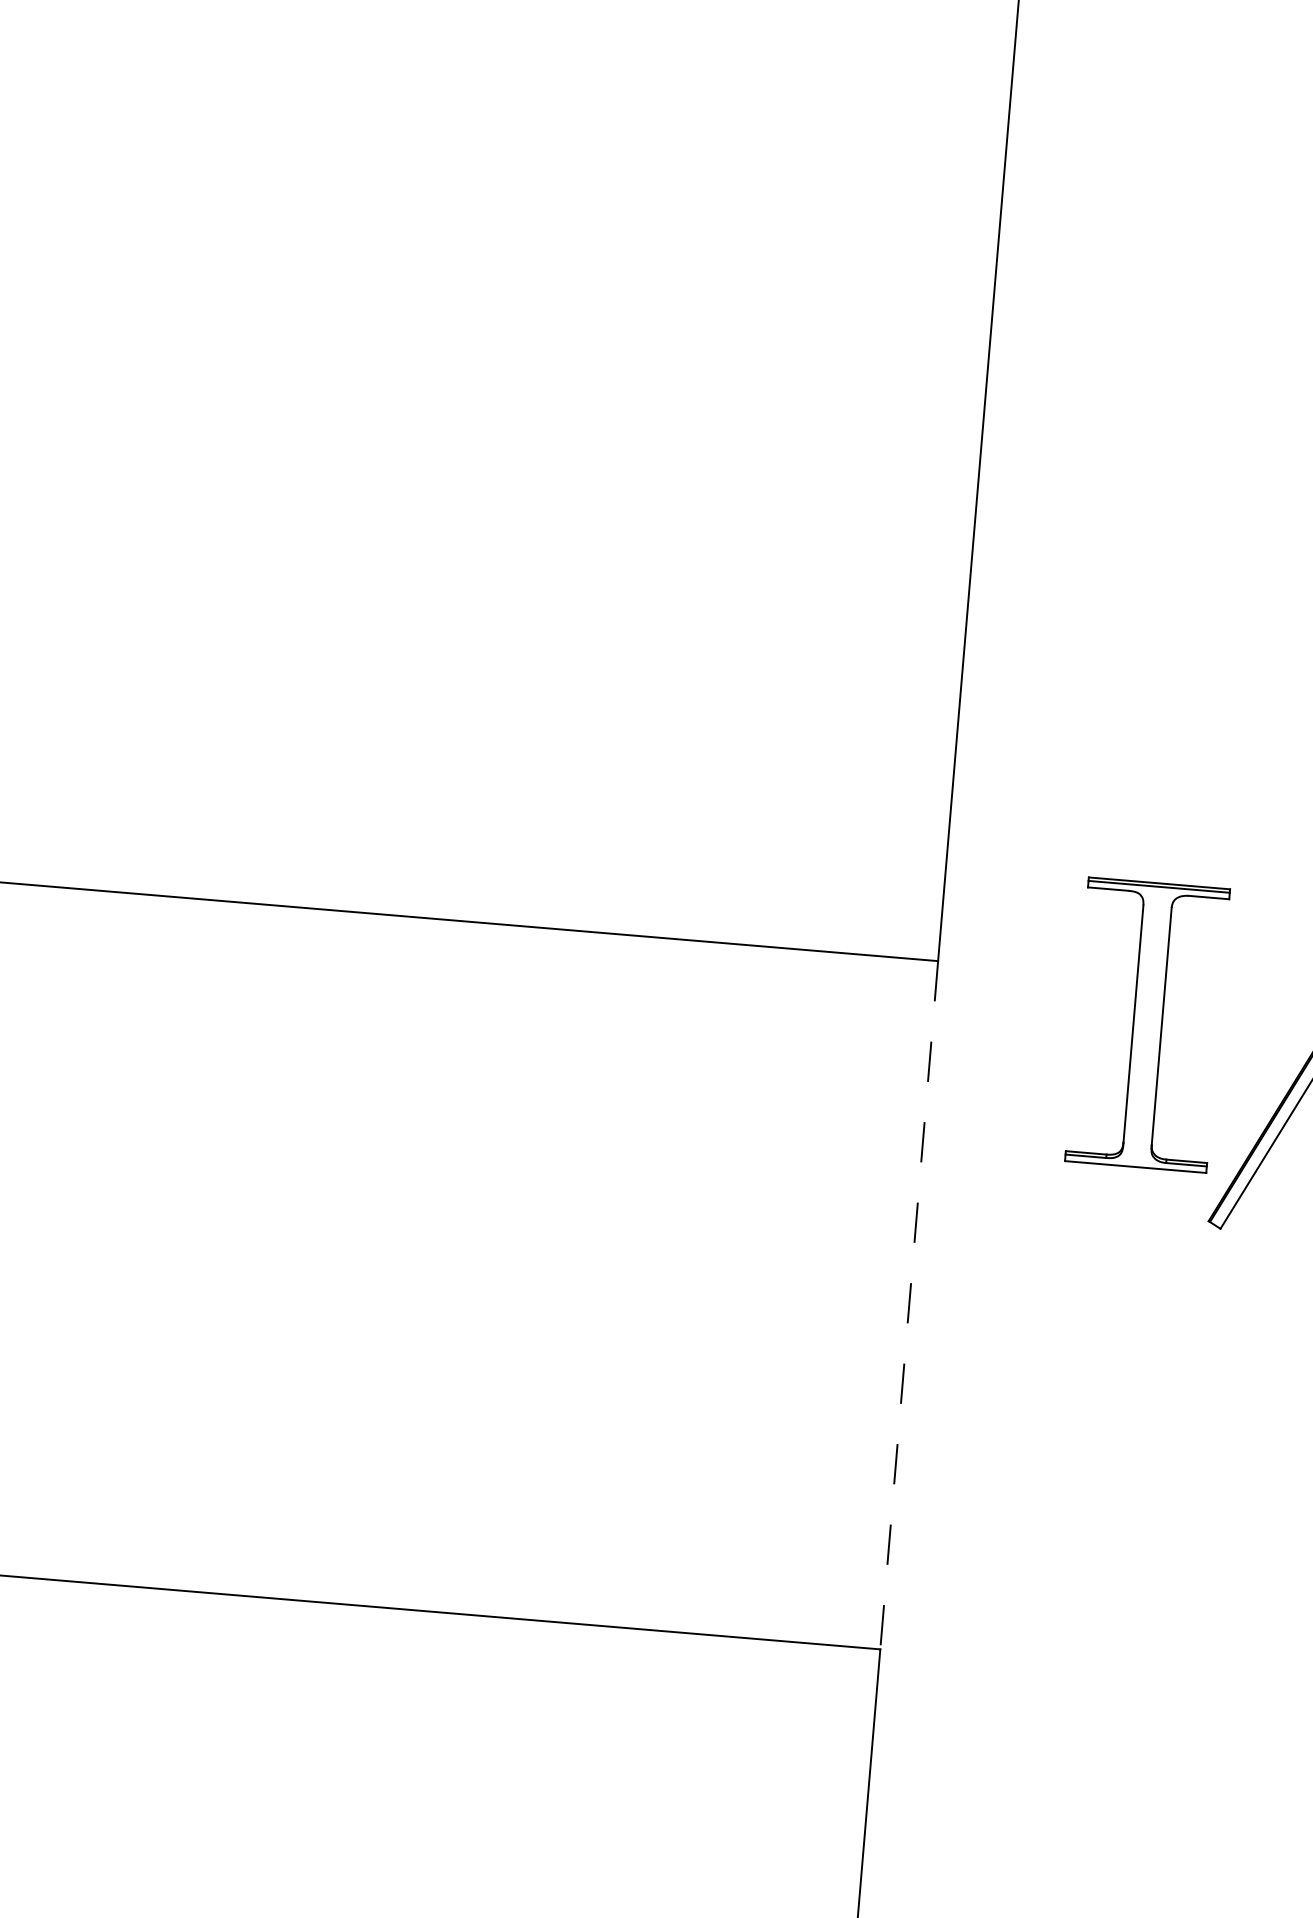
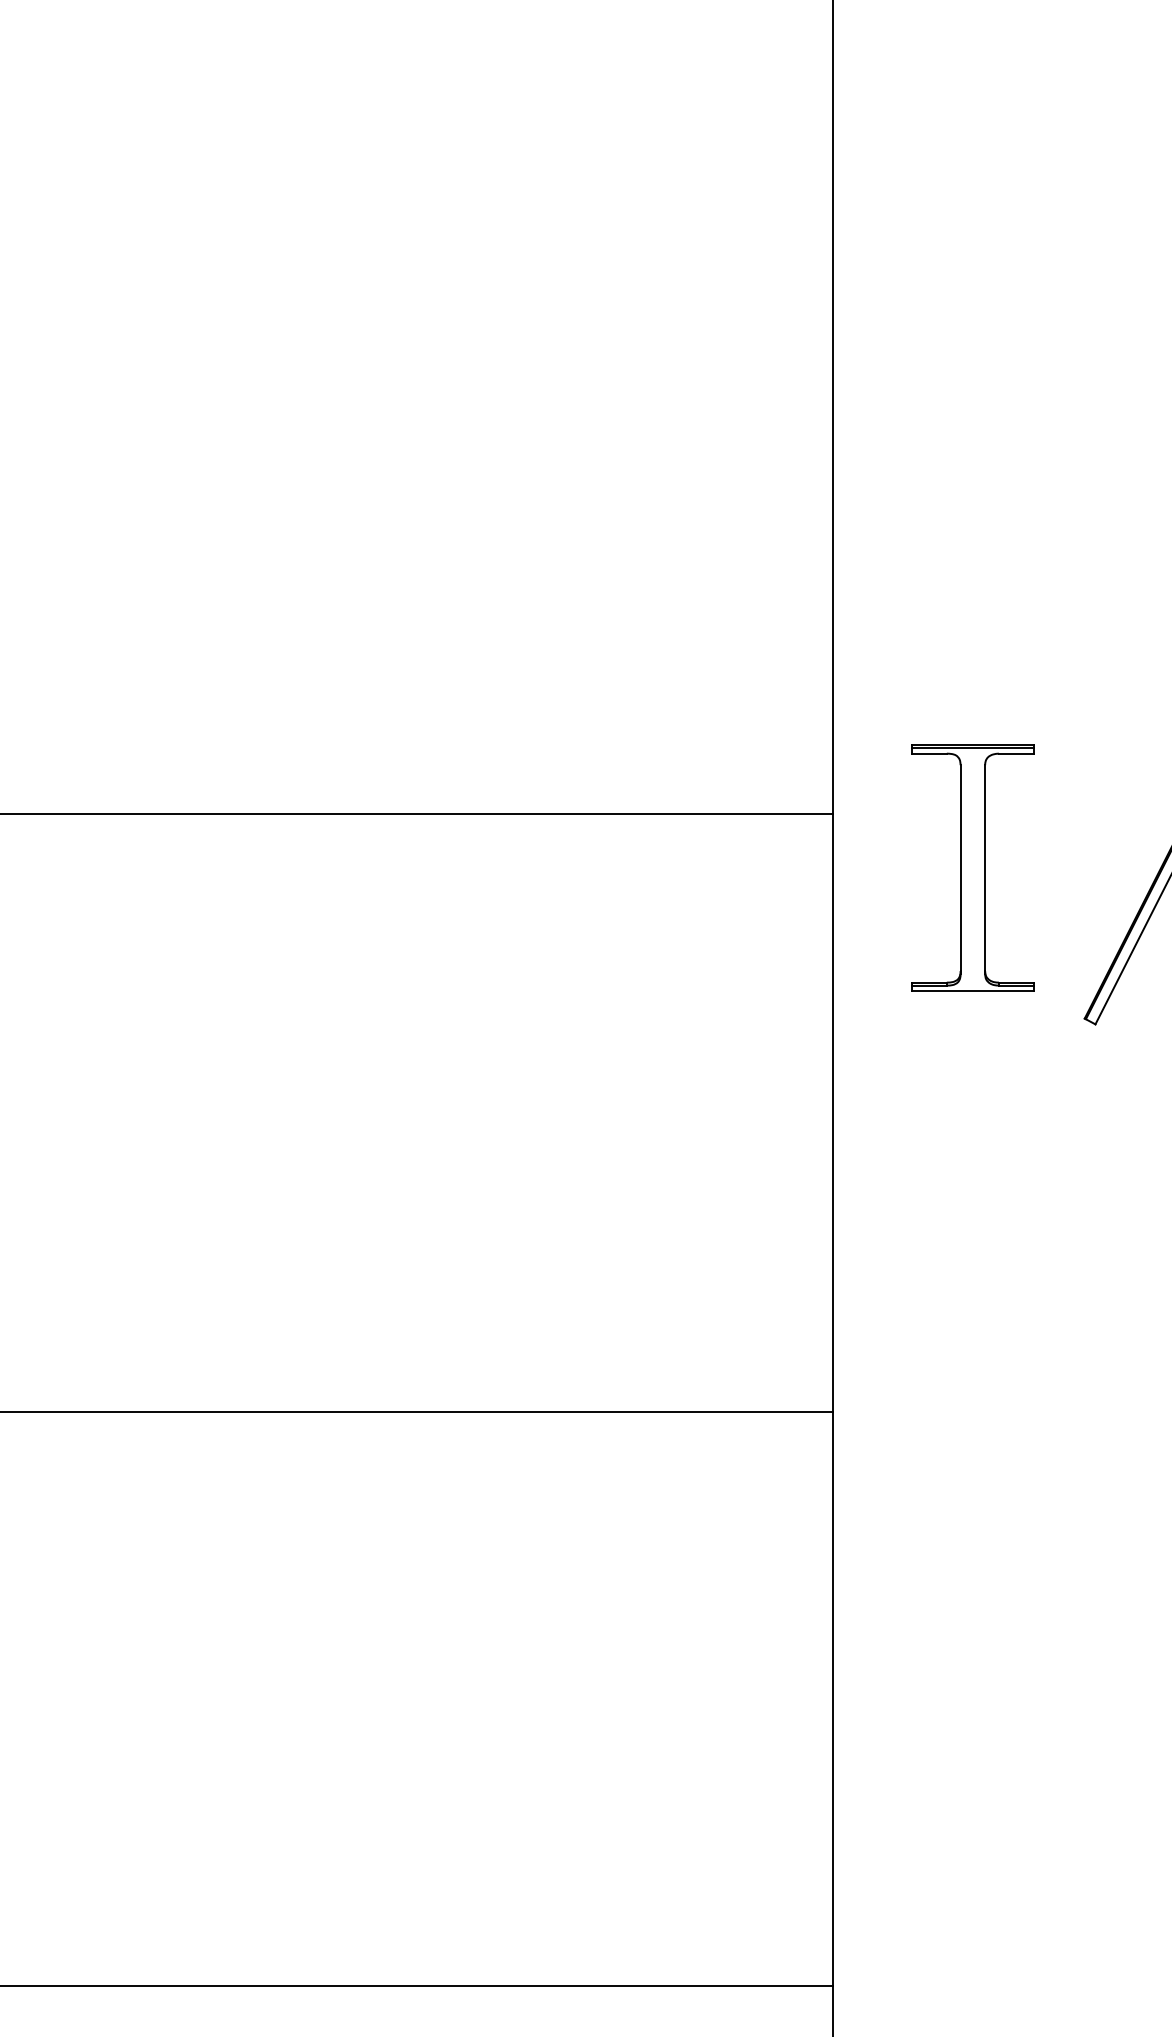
part: (1147, 1024) -> (972, 867), moved
line: (909, 1304) -> (832, 1112), dashed -> solid

